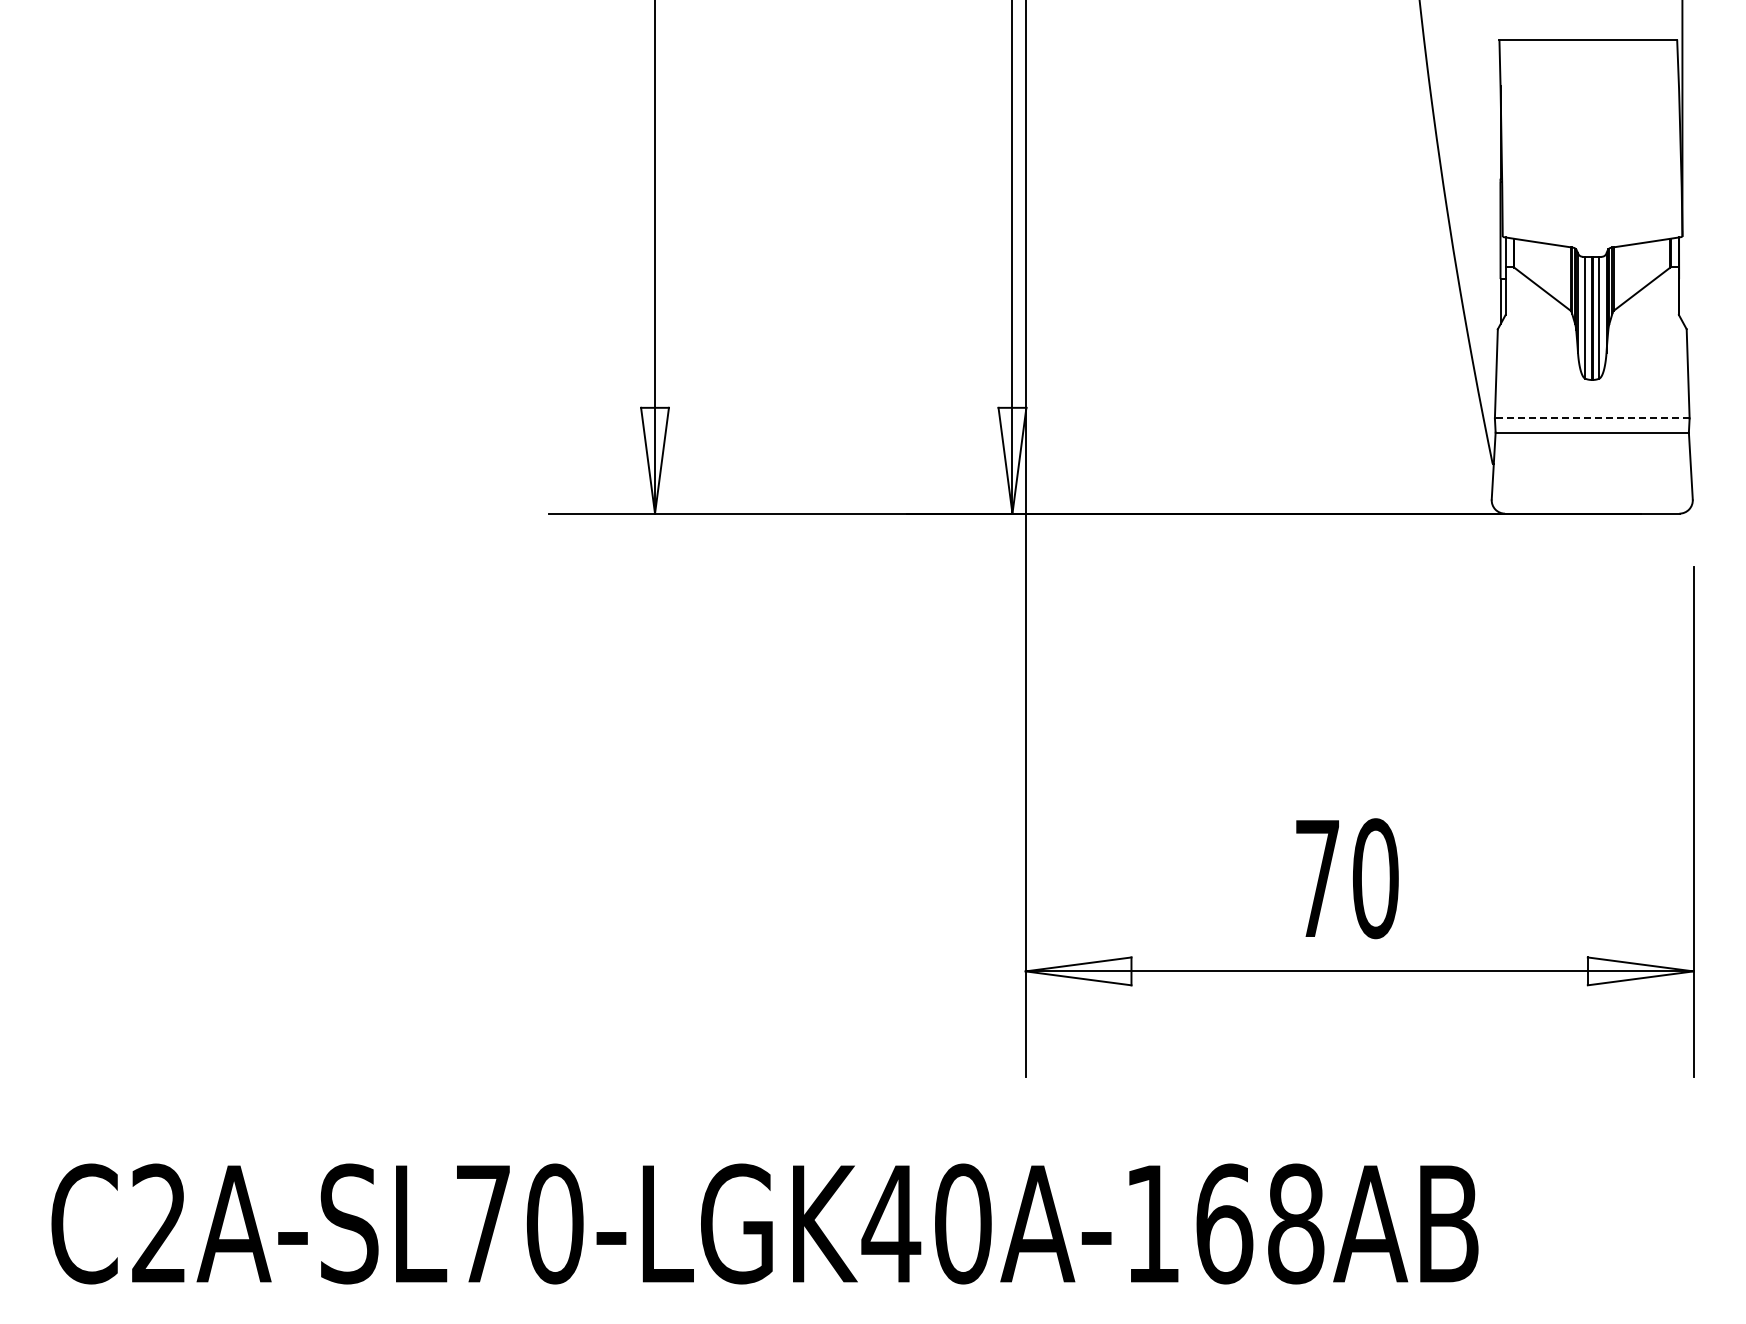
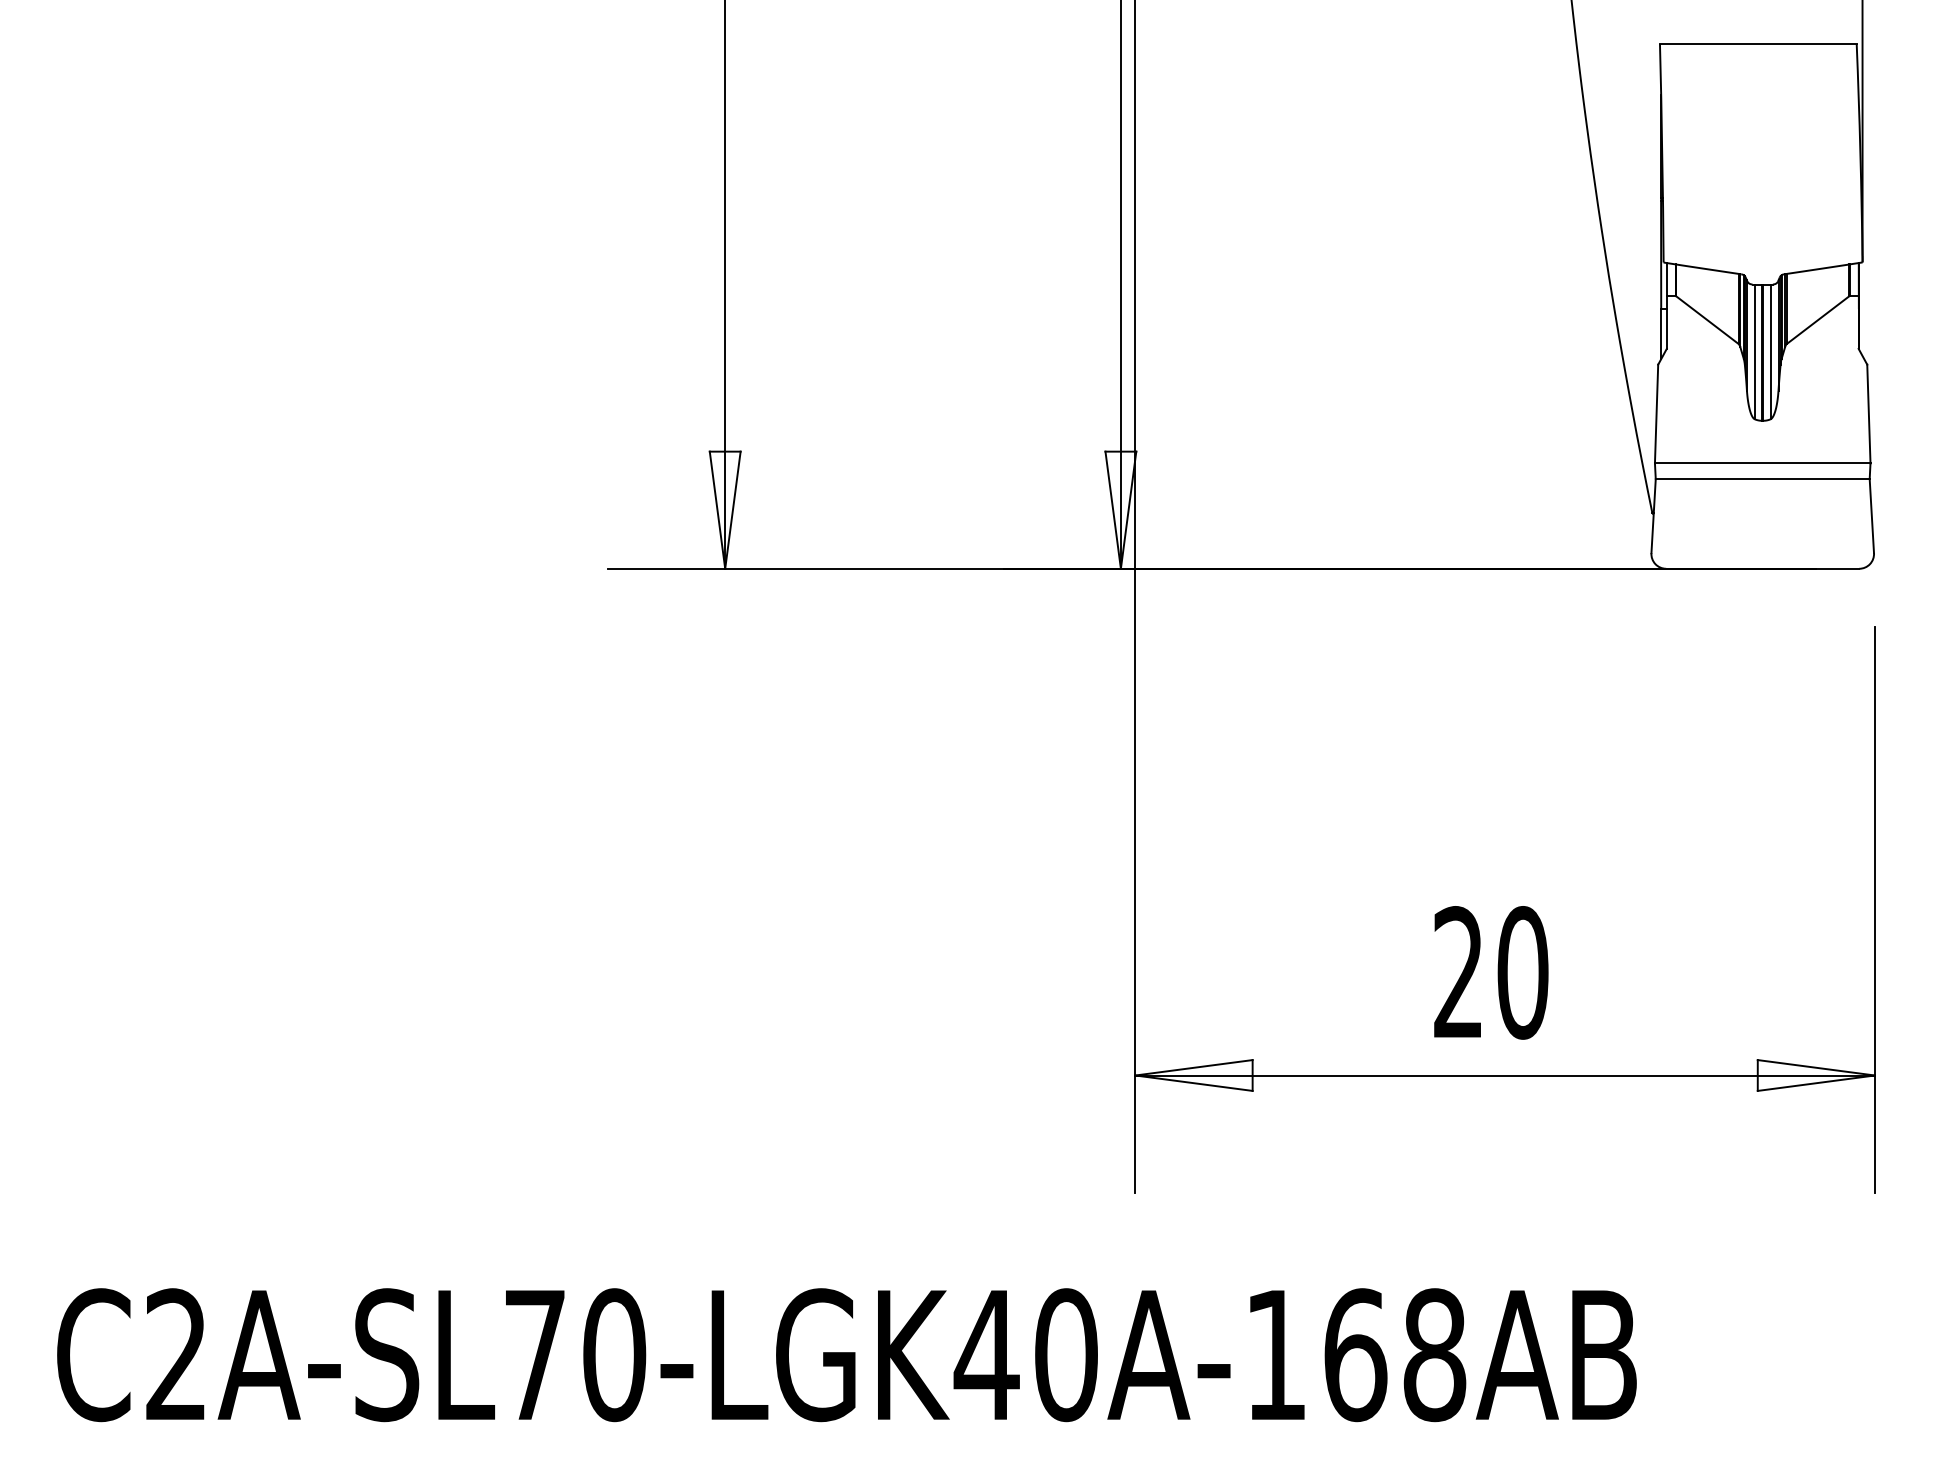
line: (1591, 418) -> (1761, 463), dashed -> solid
text: (1316, 877) -> (1457, 971), 70 -> 20

